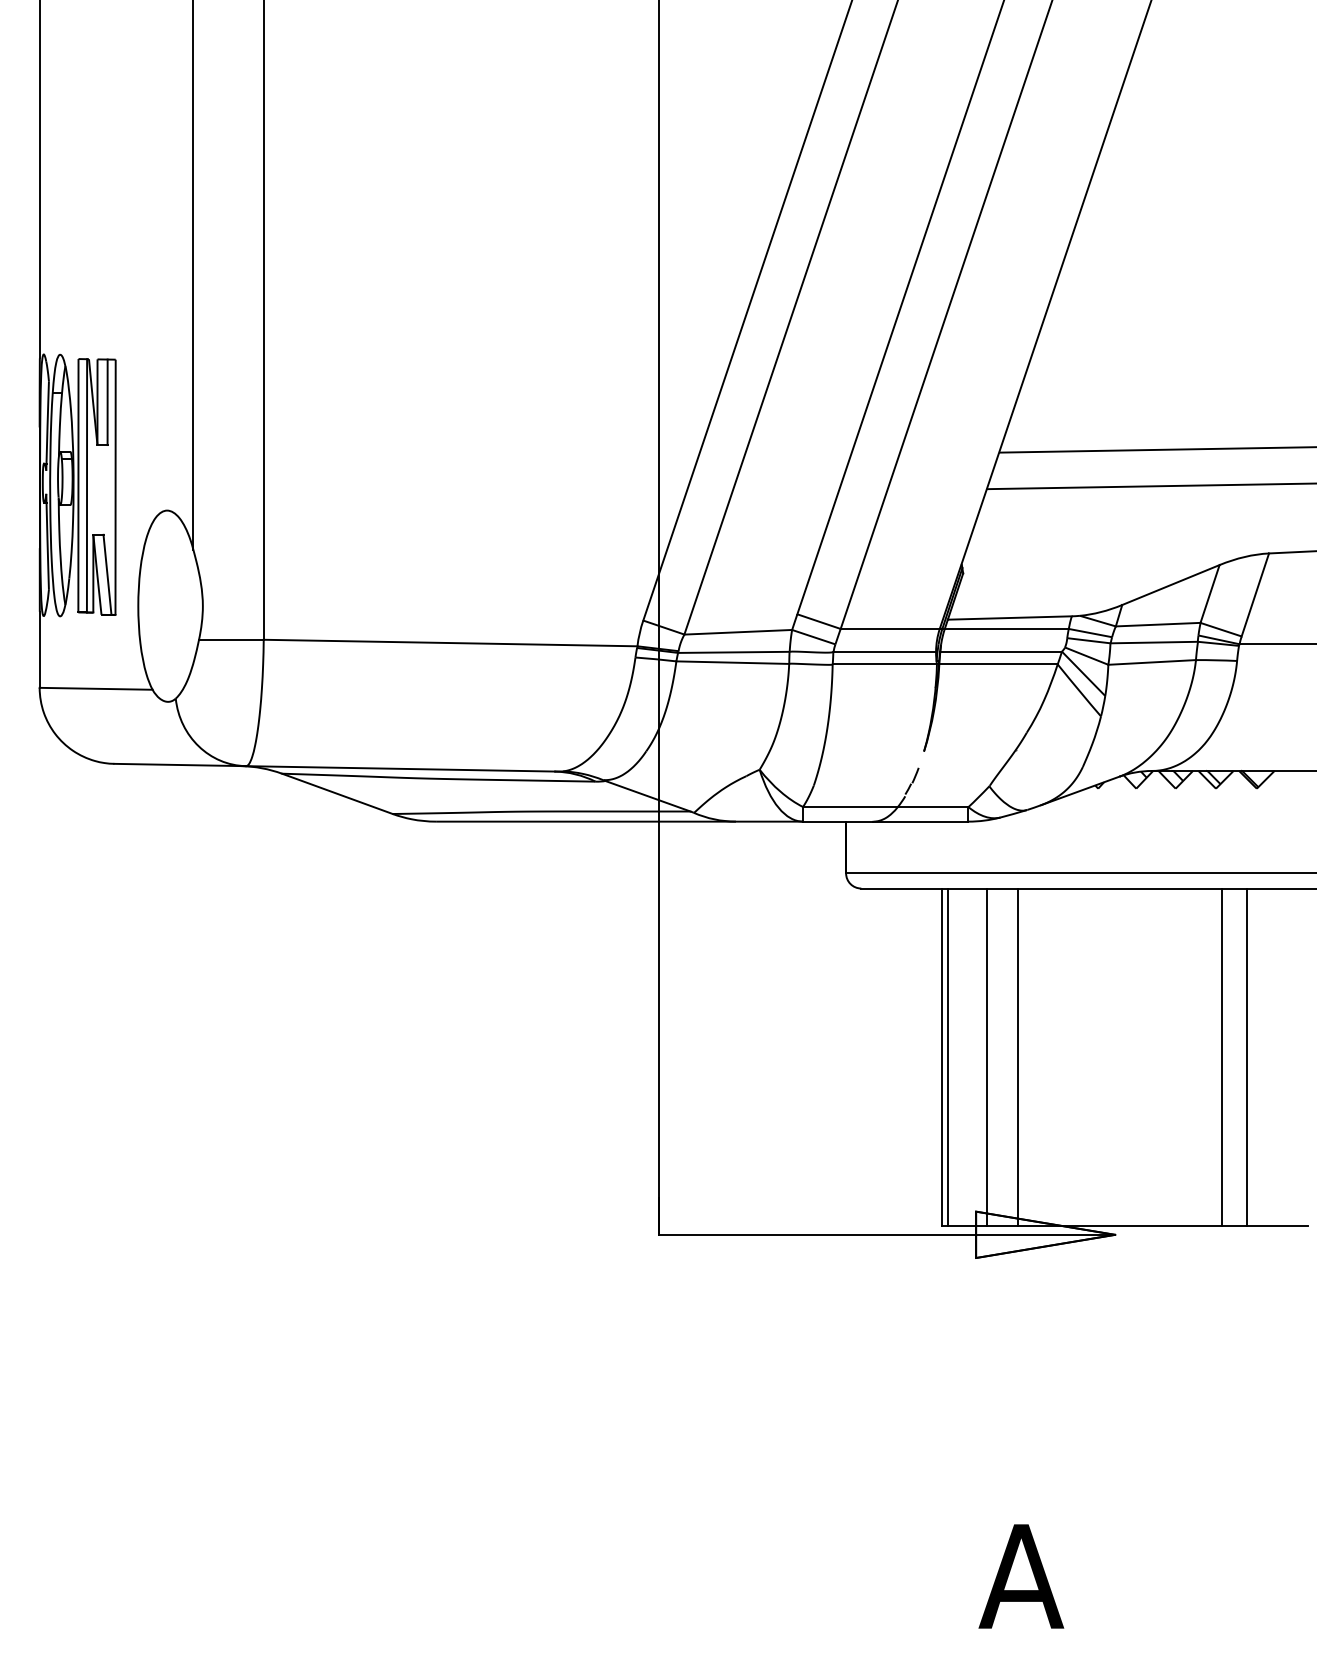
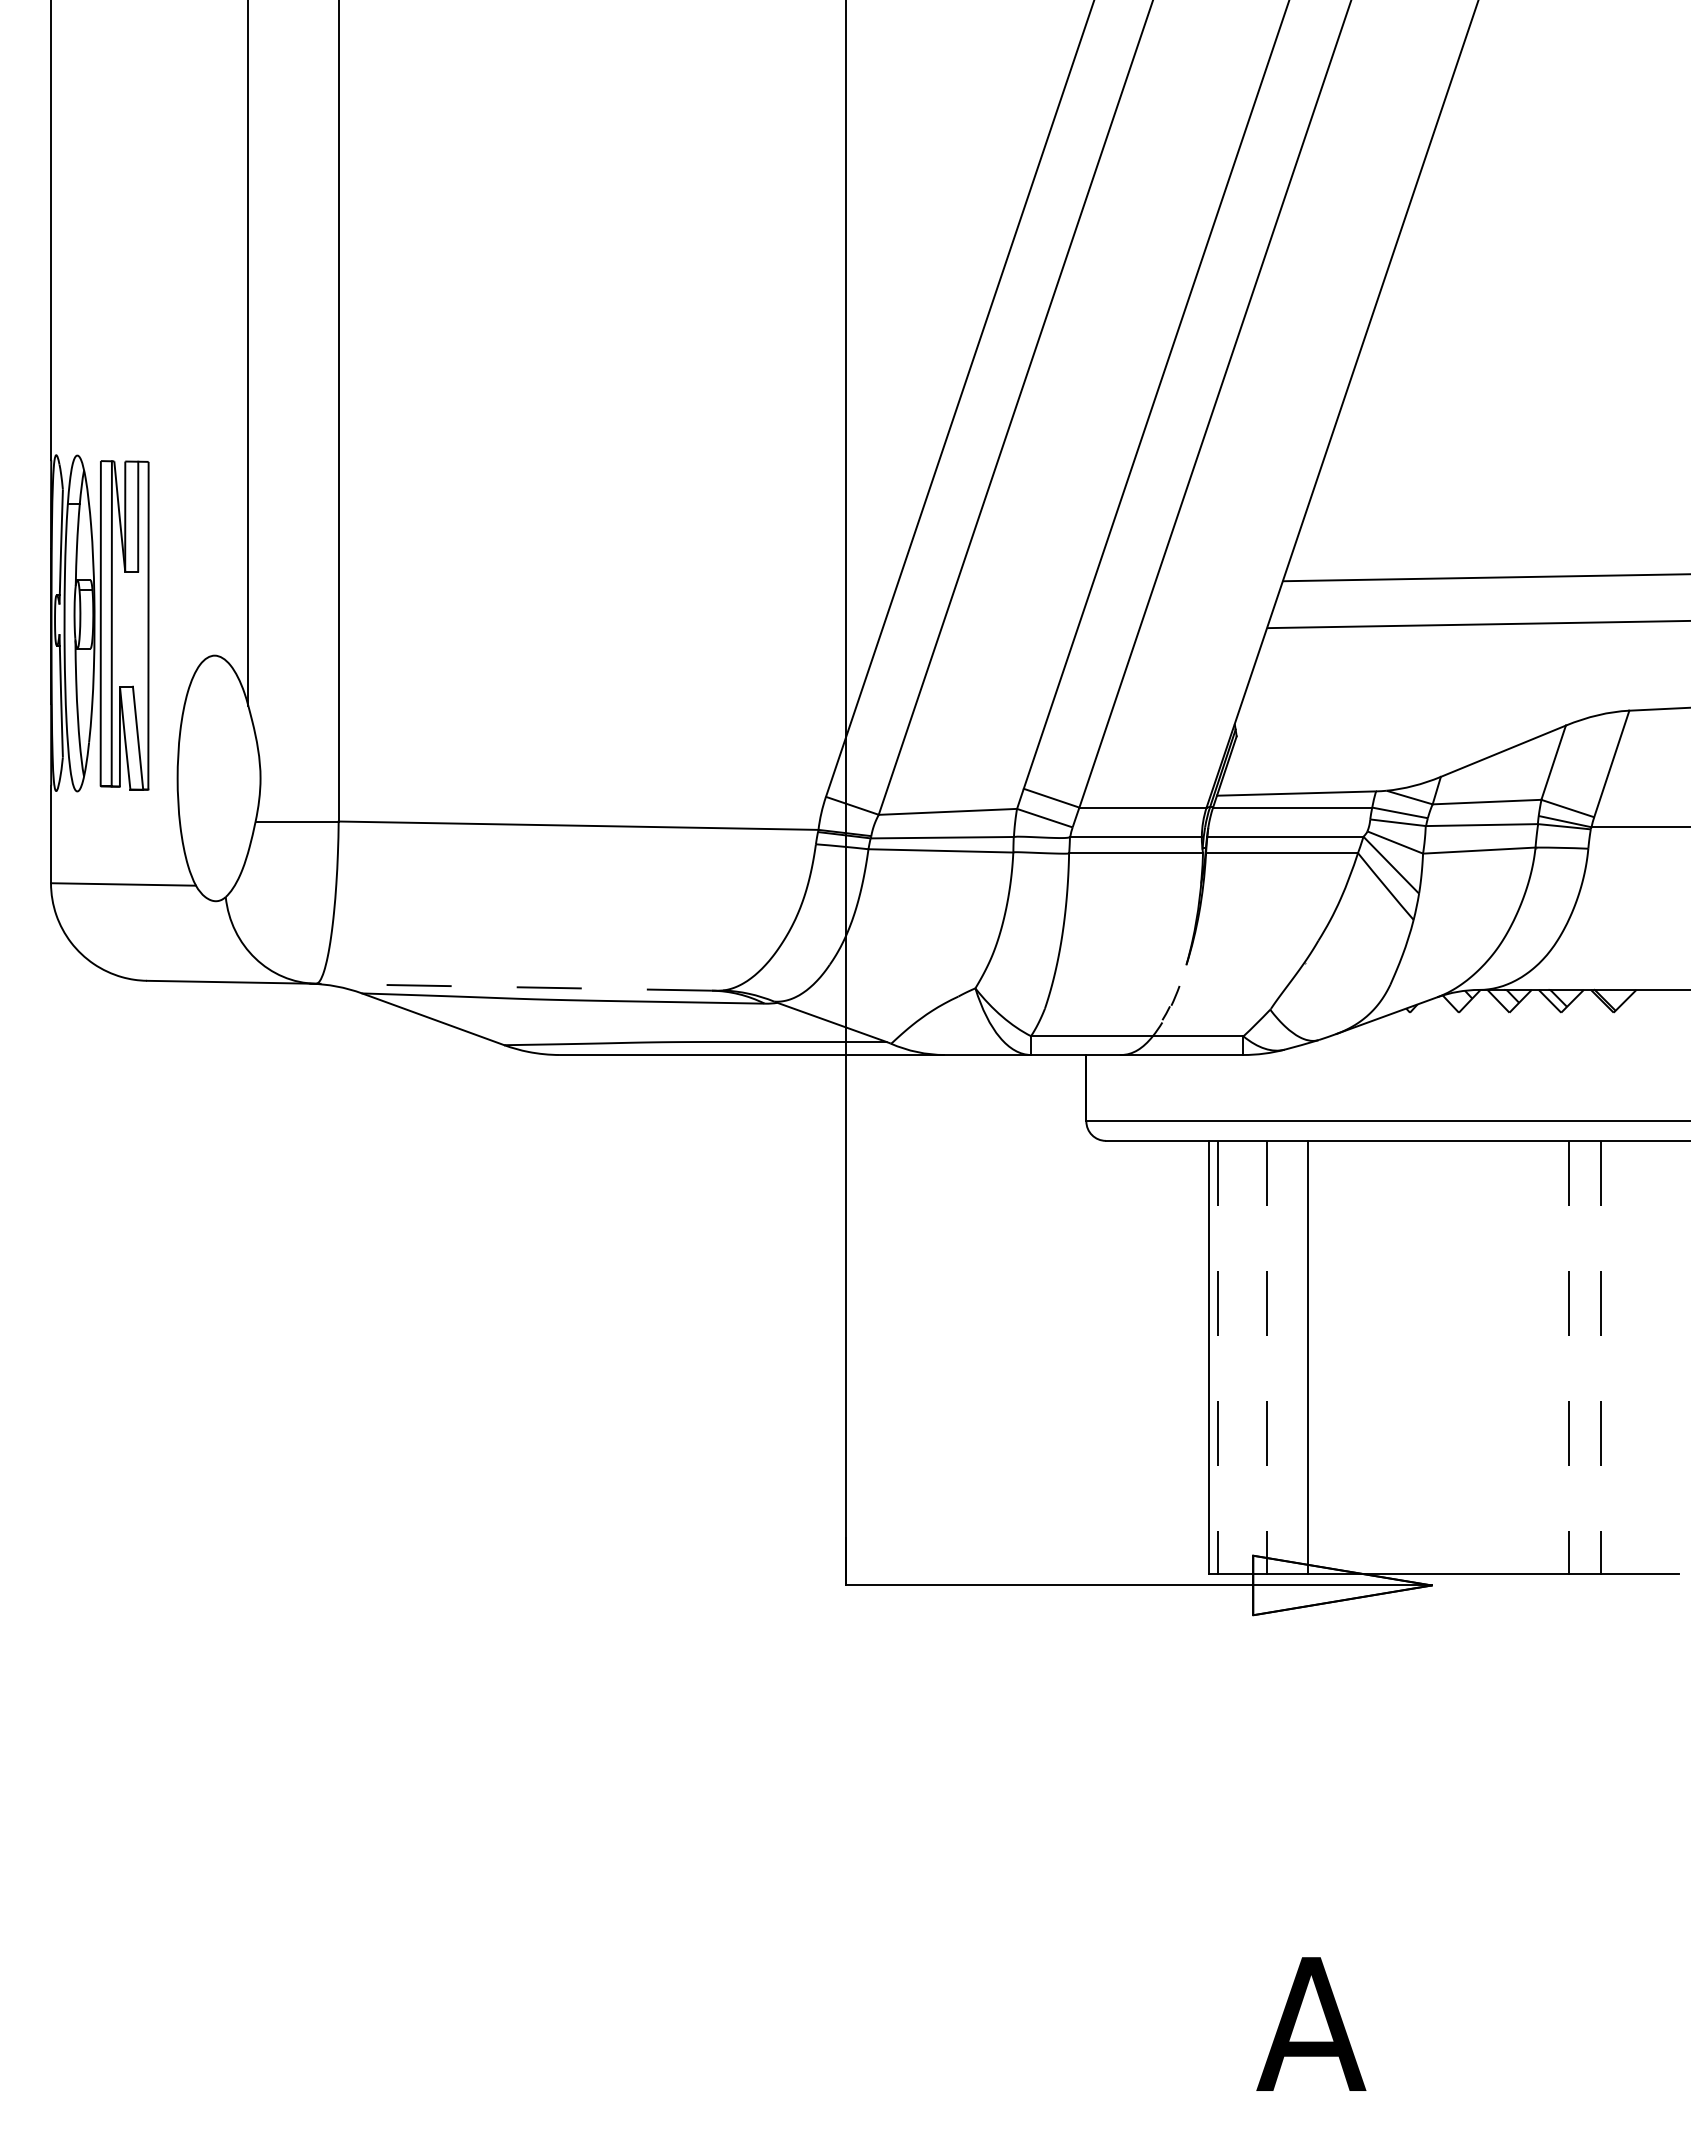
line: (399, 769) -> (513, 987), solid -> dashed
line: (948, 1057) -> (1217, 1357), solid -> dashed
line: (987, 1057) -> (1267, 1357), solid -> dashed
line: (1222, 1057) -> (1569, 1357), solid -> dashed
line: (1247, 1057) -> (1601, 1357), solid -> dashed

